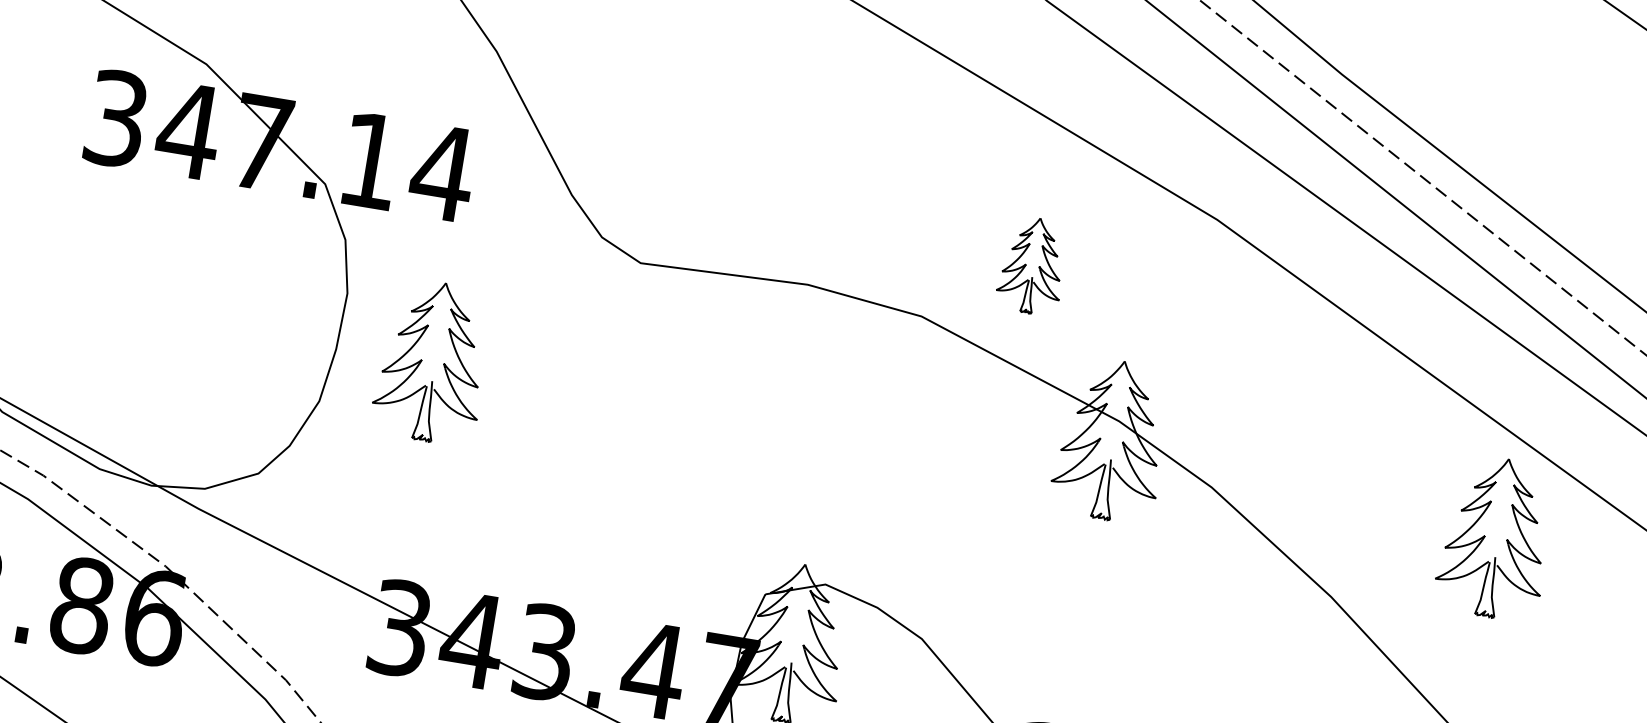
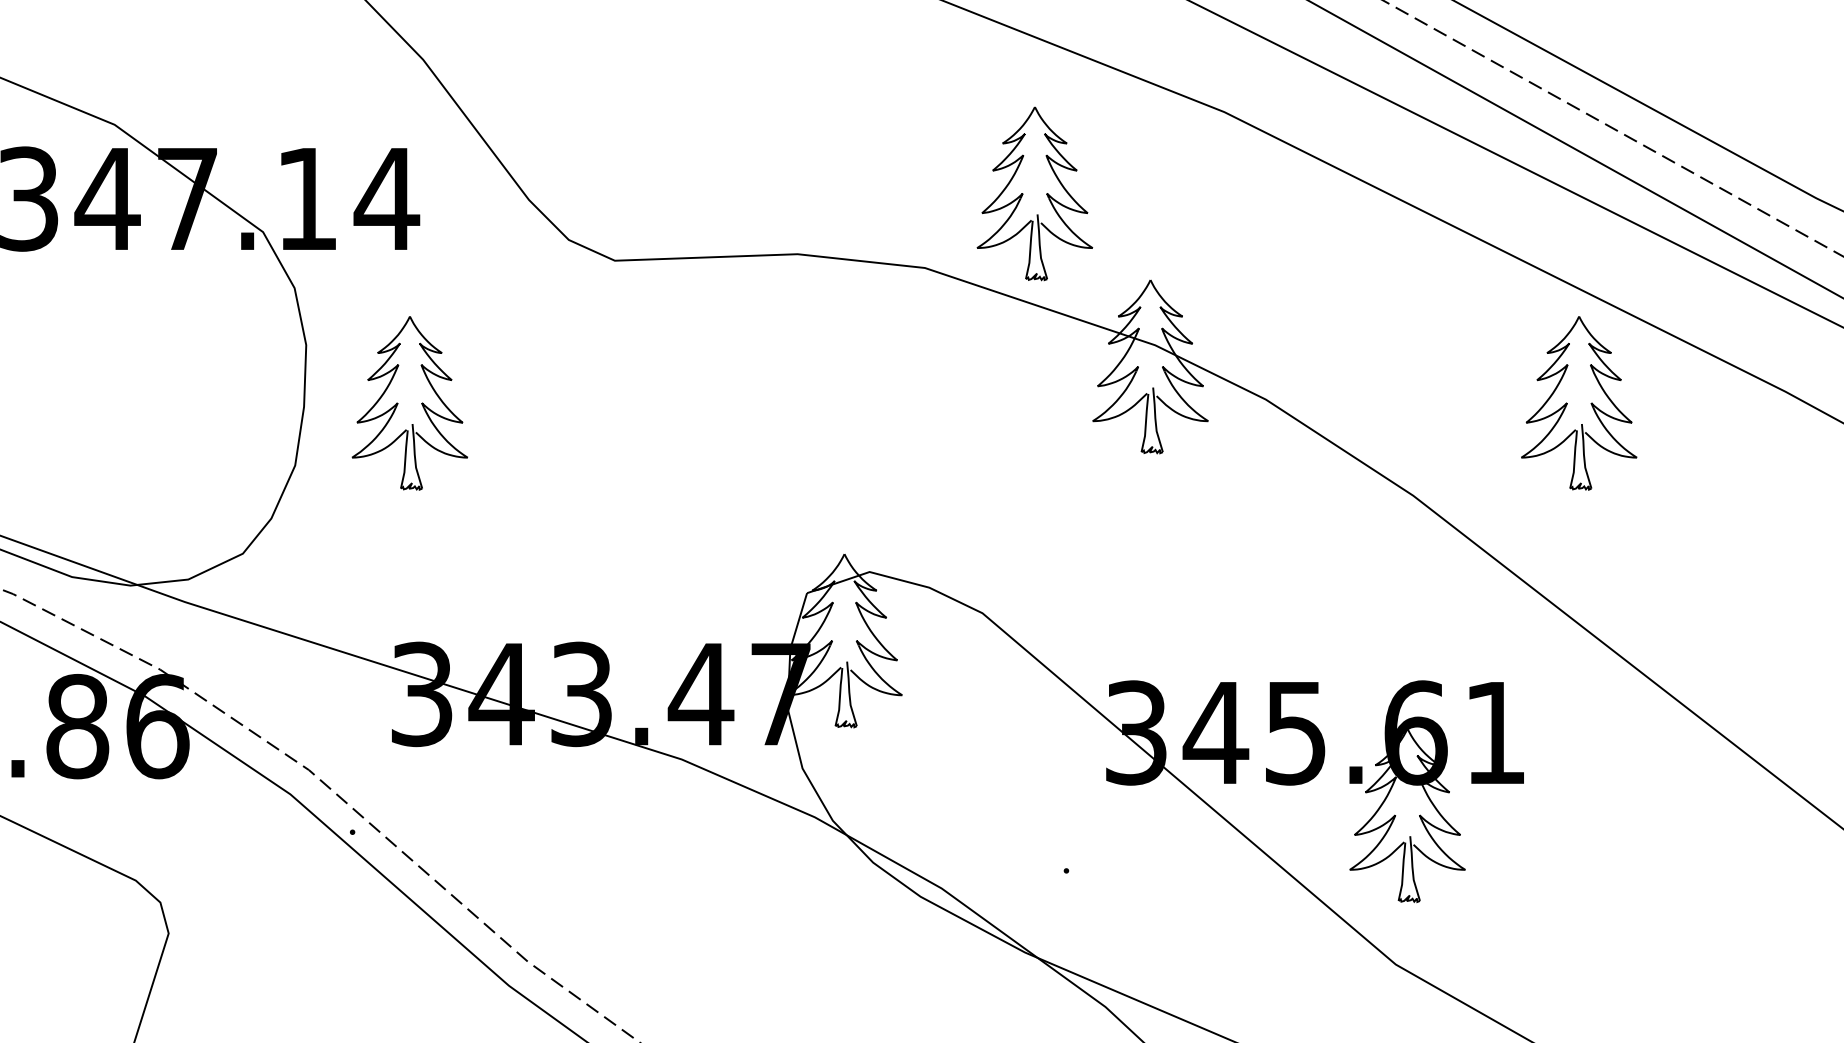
part: (1032, 265) -> (1034, 193), size x1.67

